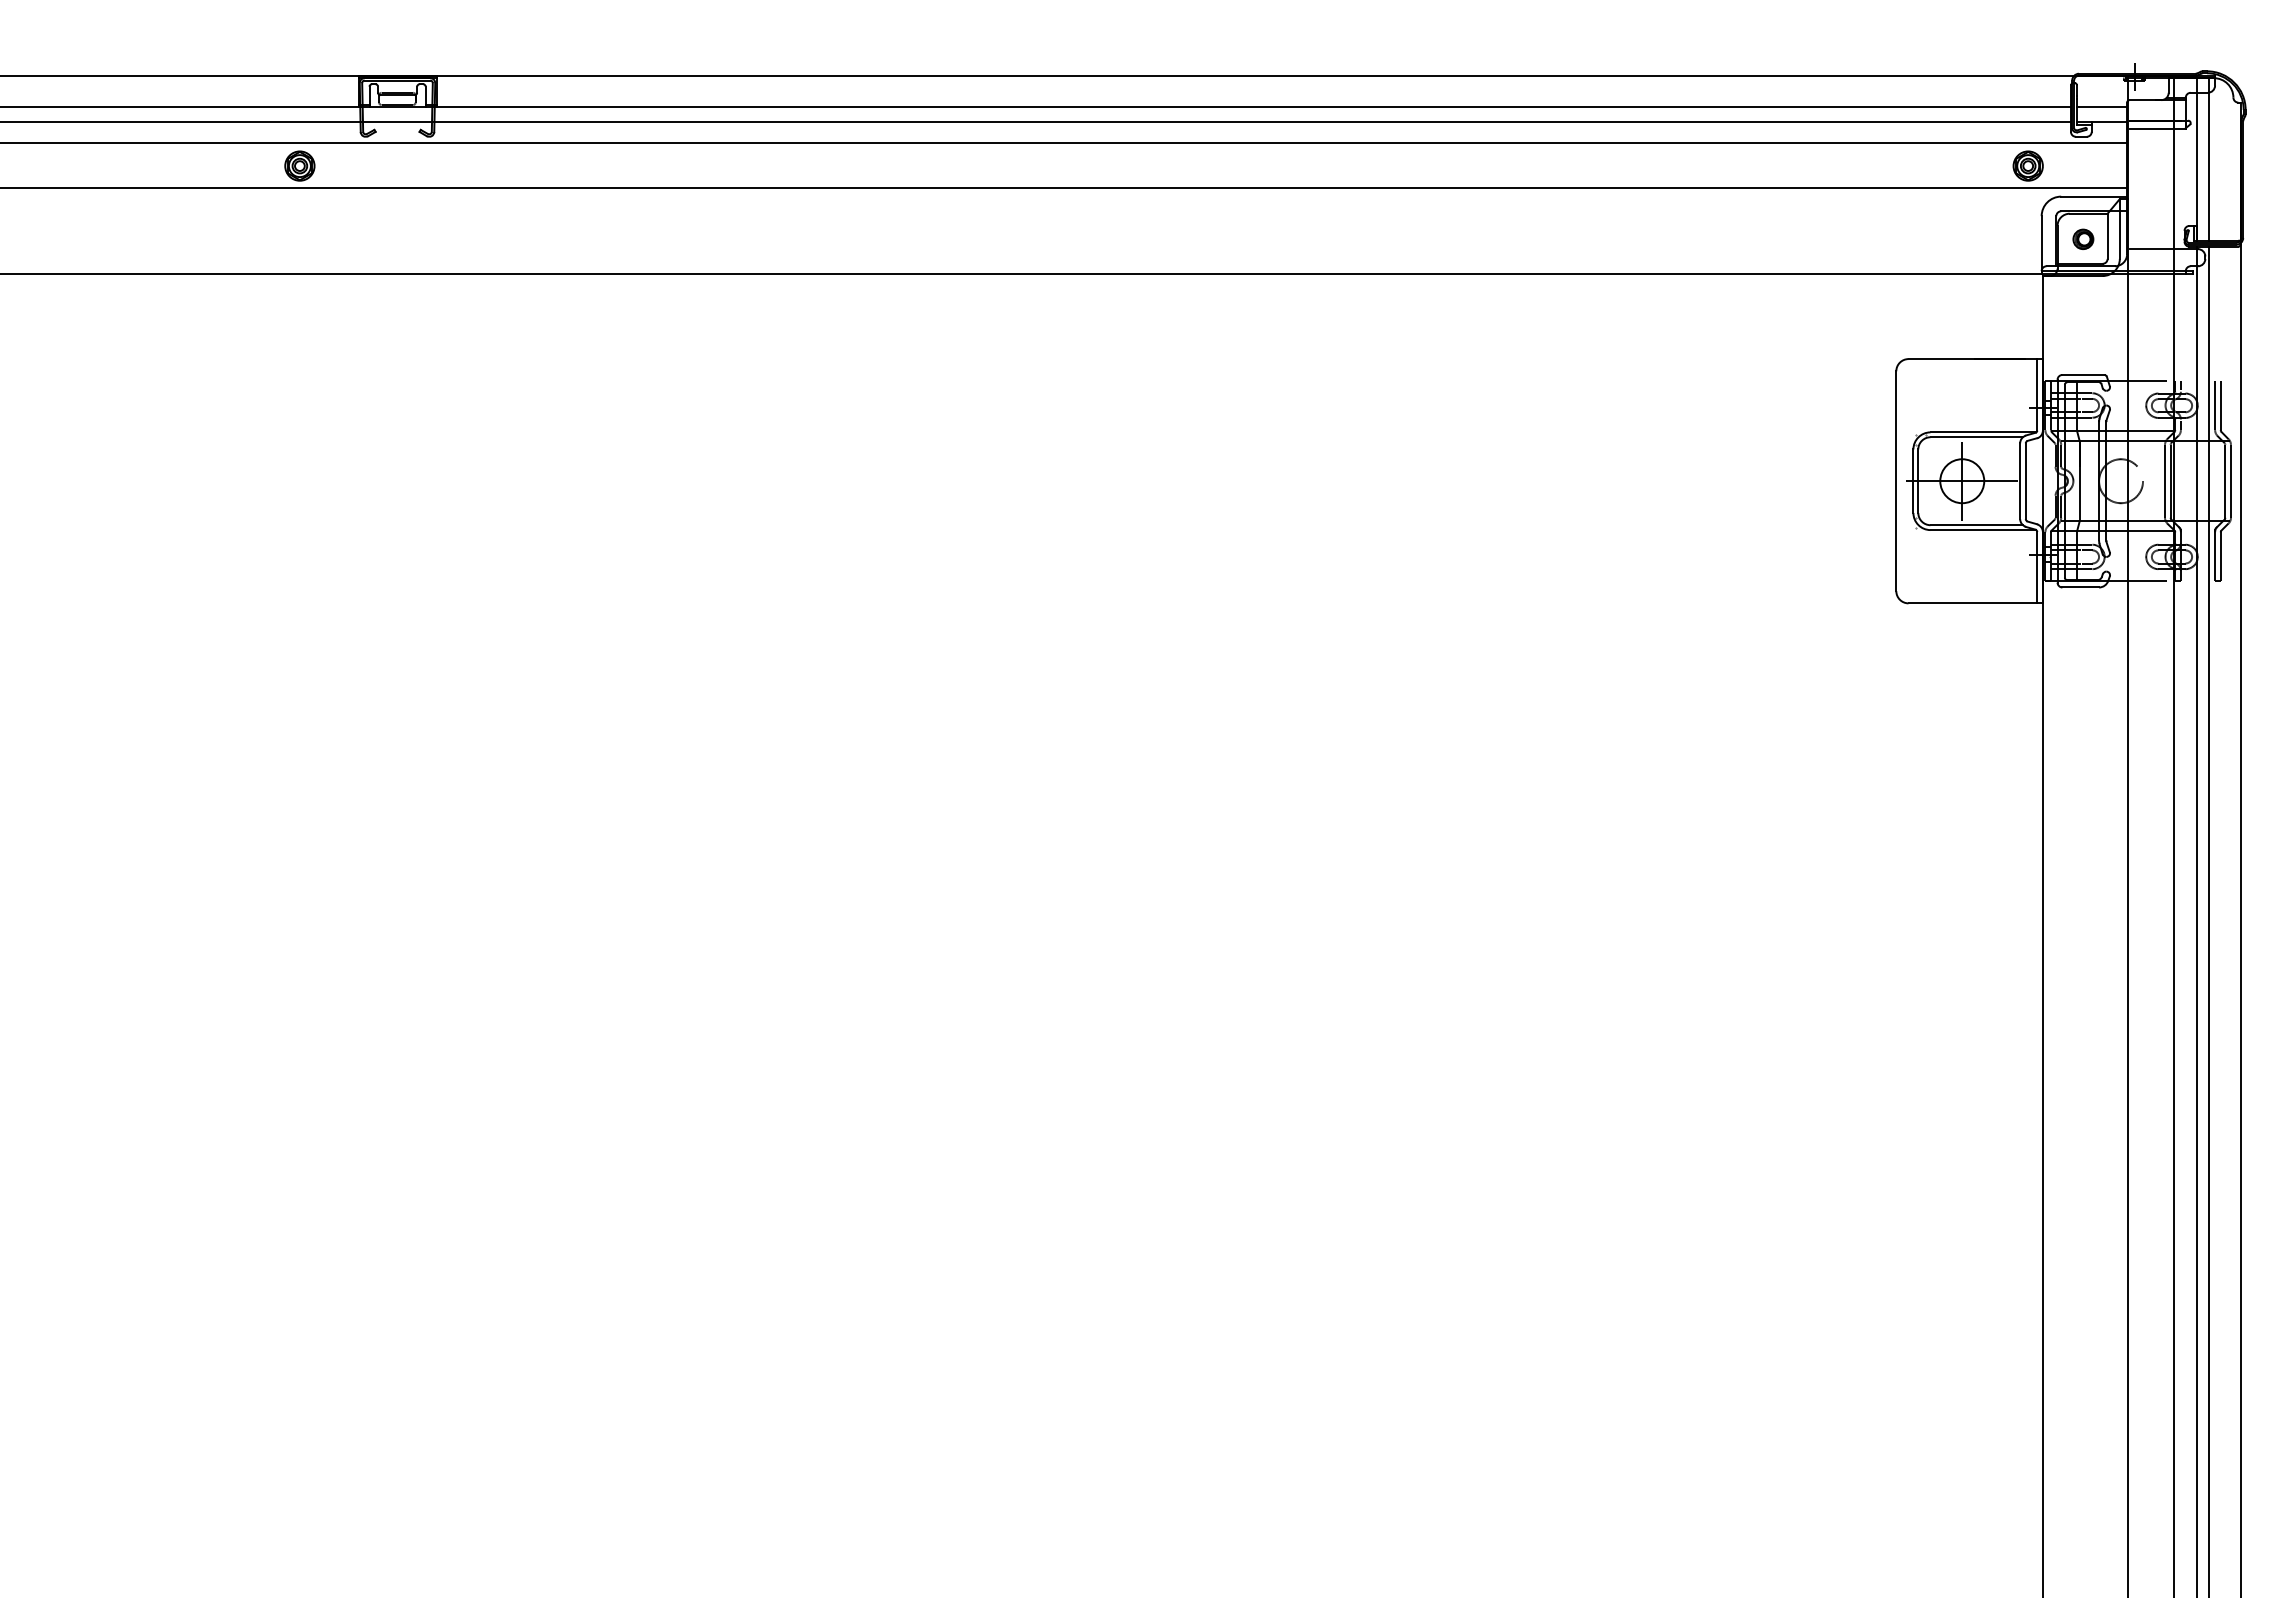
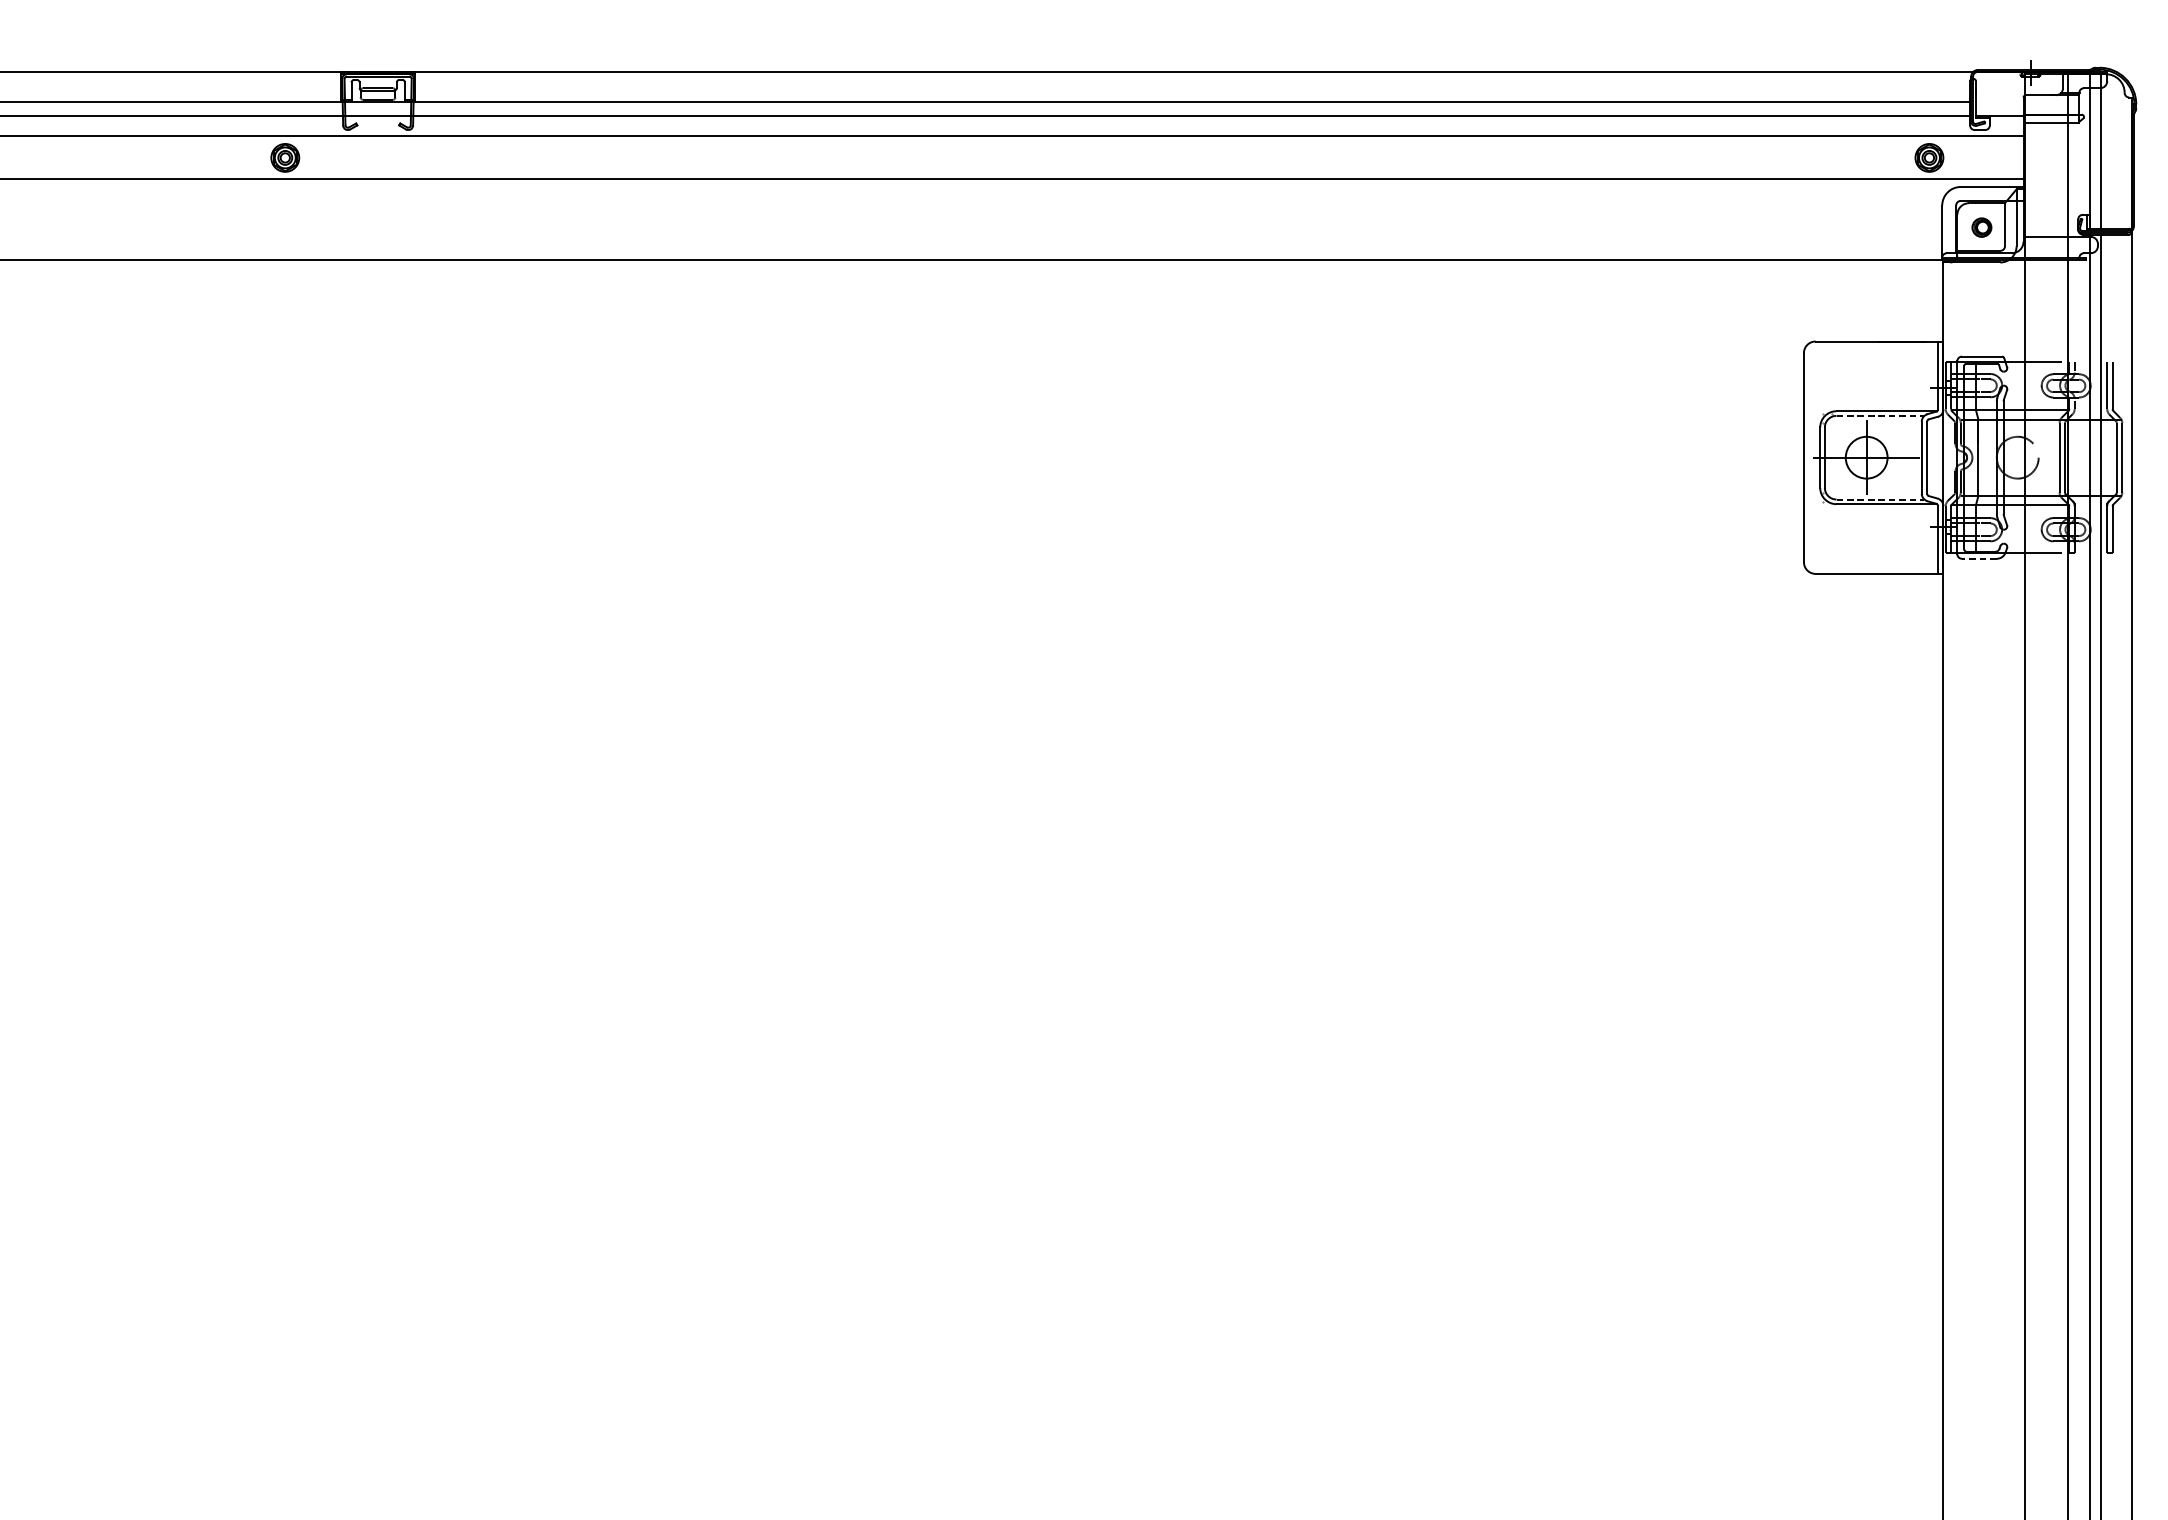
line: (2102, 107) -> (2000, 102), removed
line: (1977, 437) -> (1881, 416), solid -> dashed
line: (1977, 525) -> (1881, 499), solid -> dashed
line: (2080, 587) -> (1979, 558), solid -> dashed

